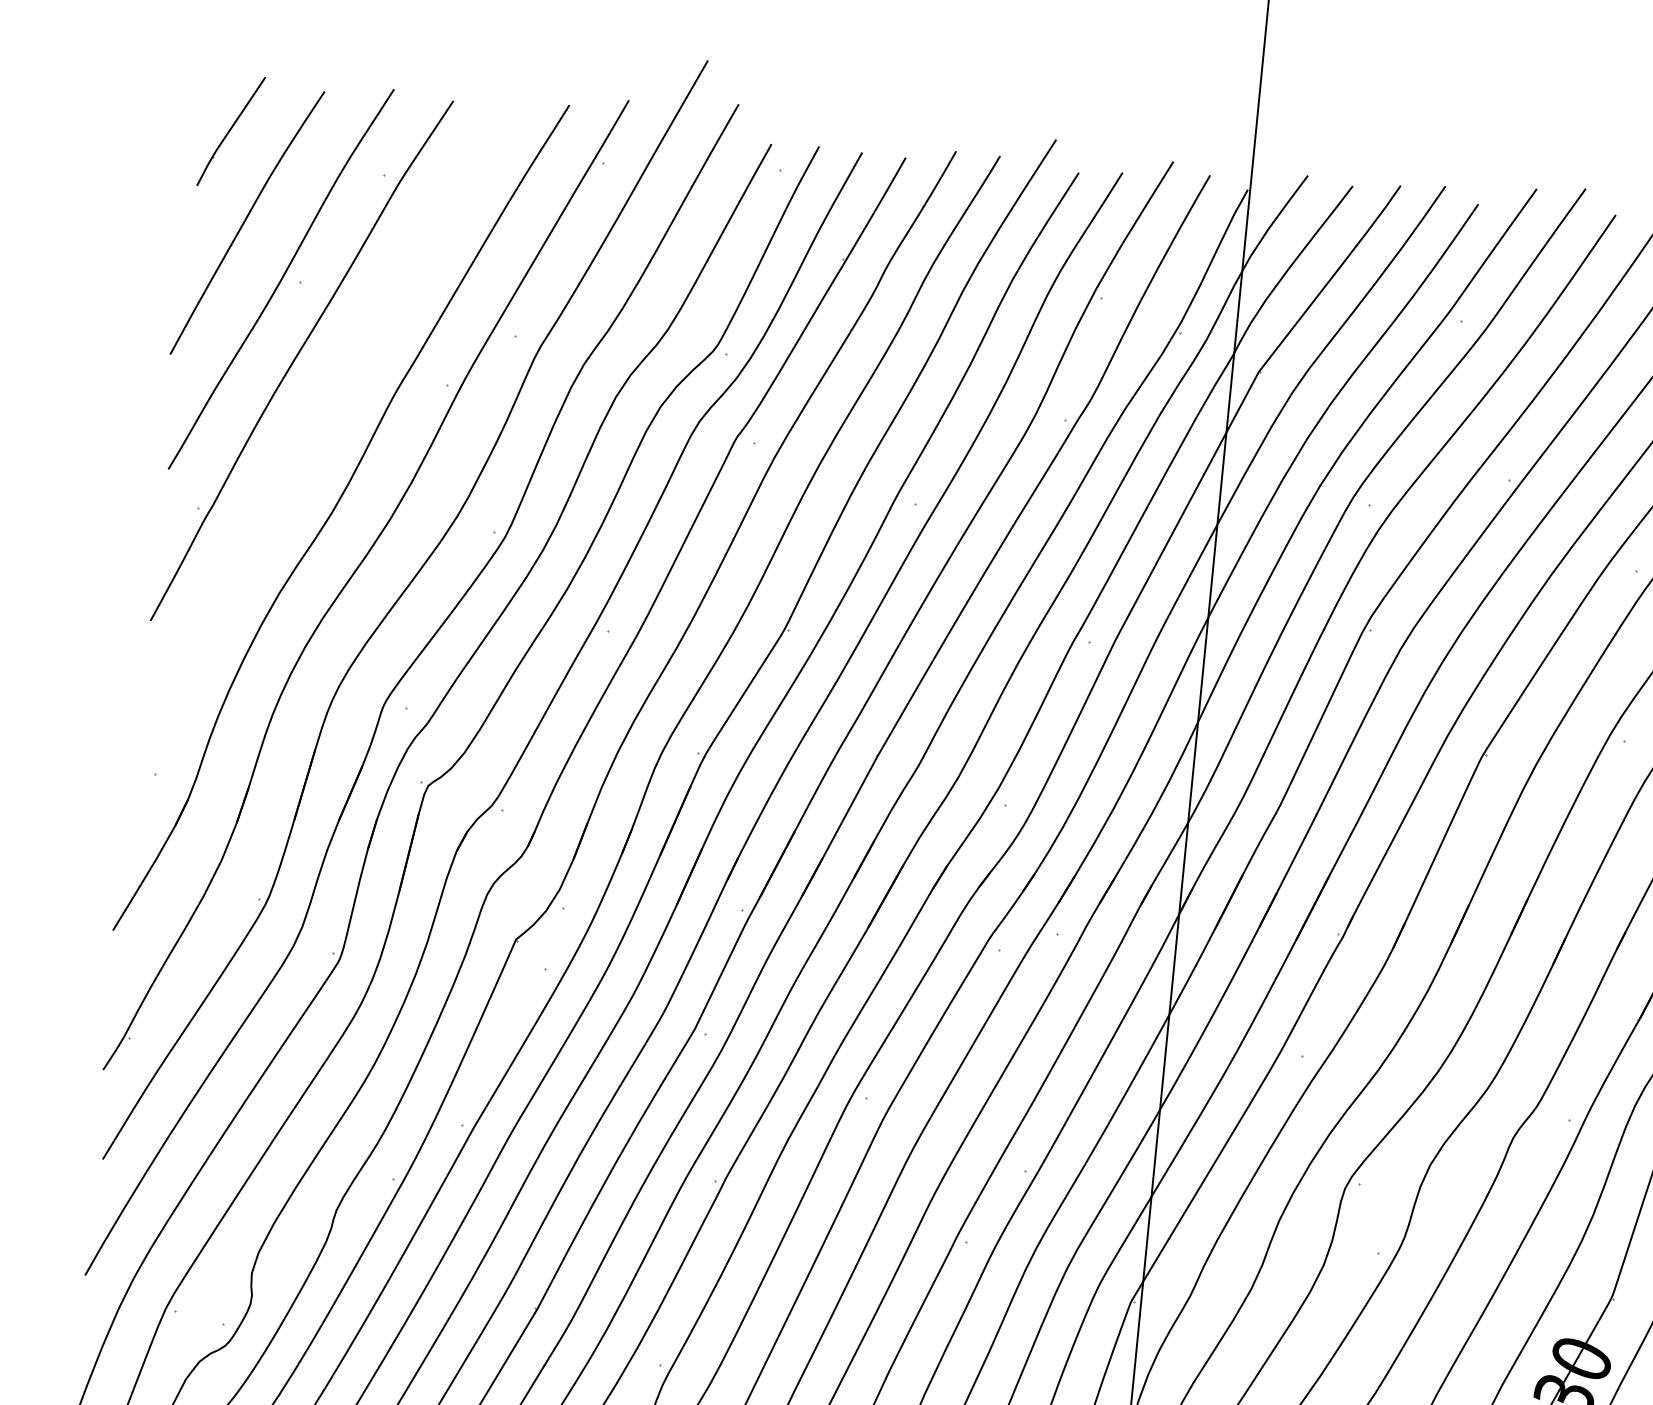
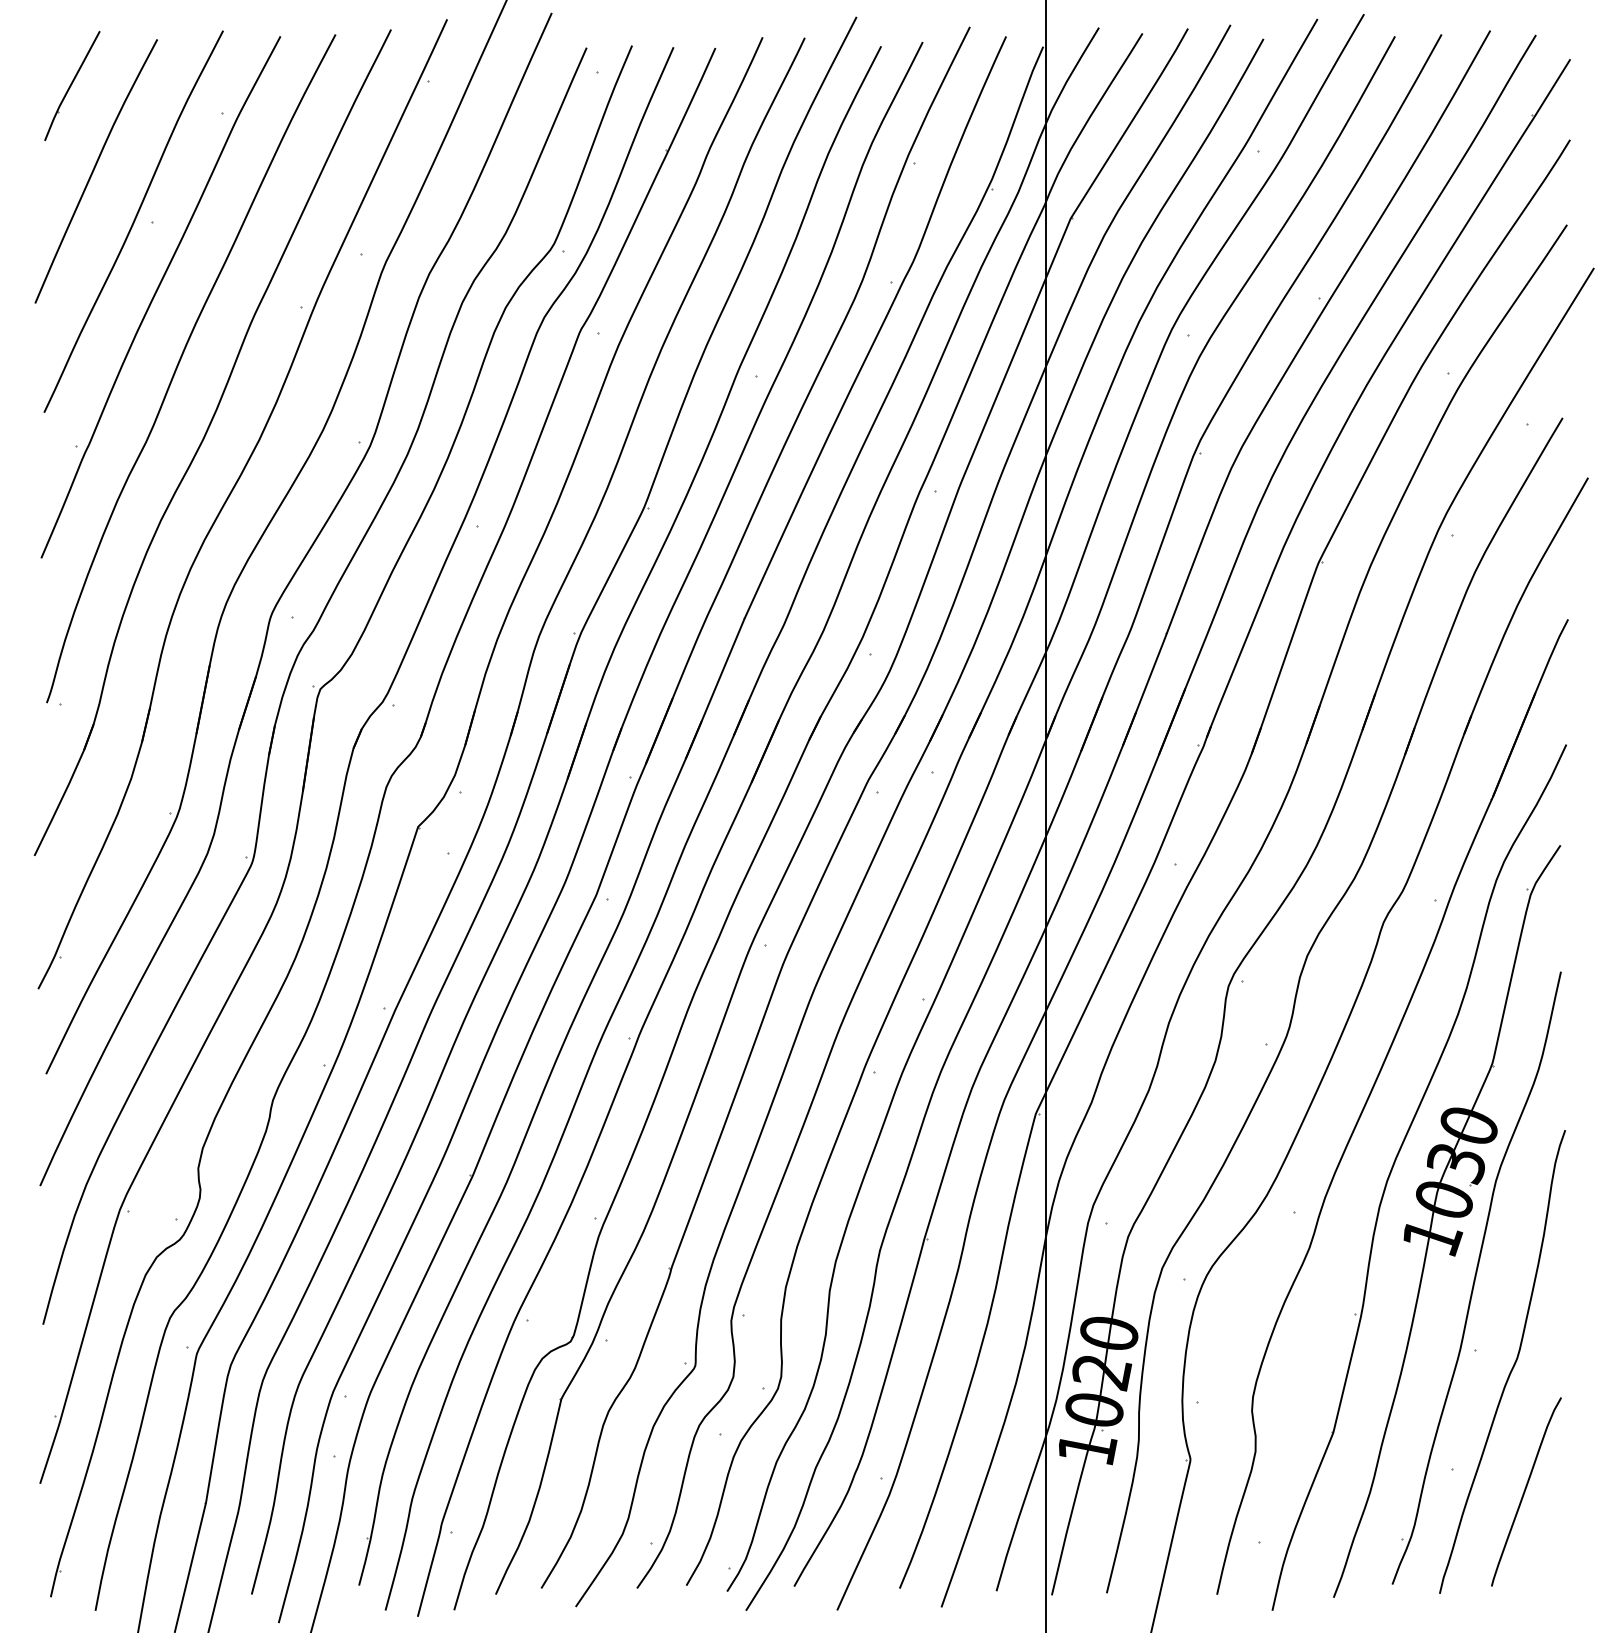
curve: (314, 432) -> (179, 364), added

